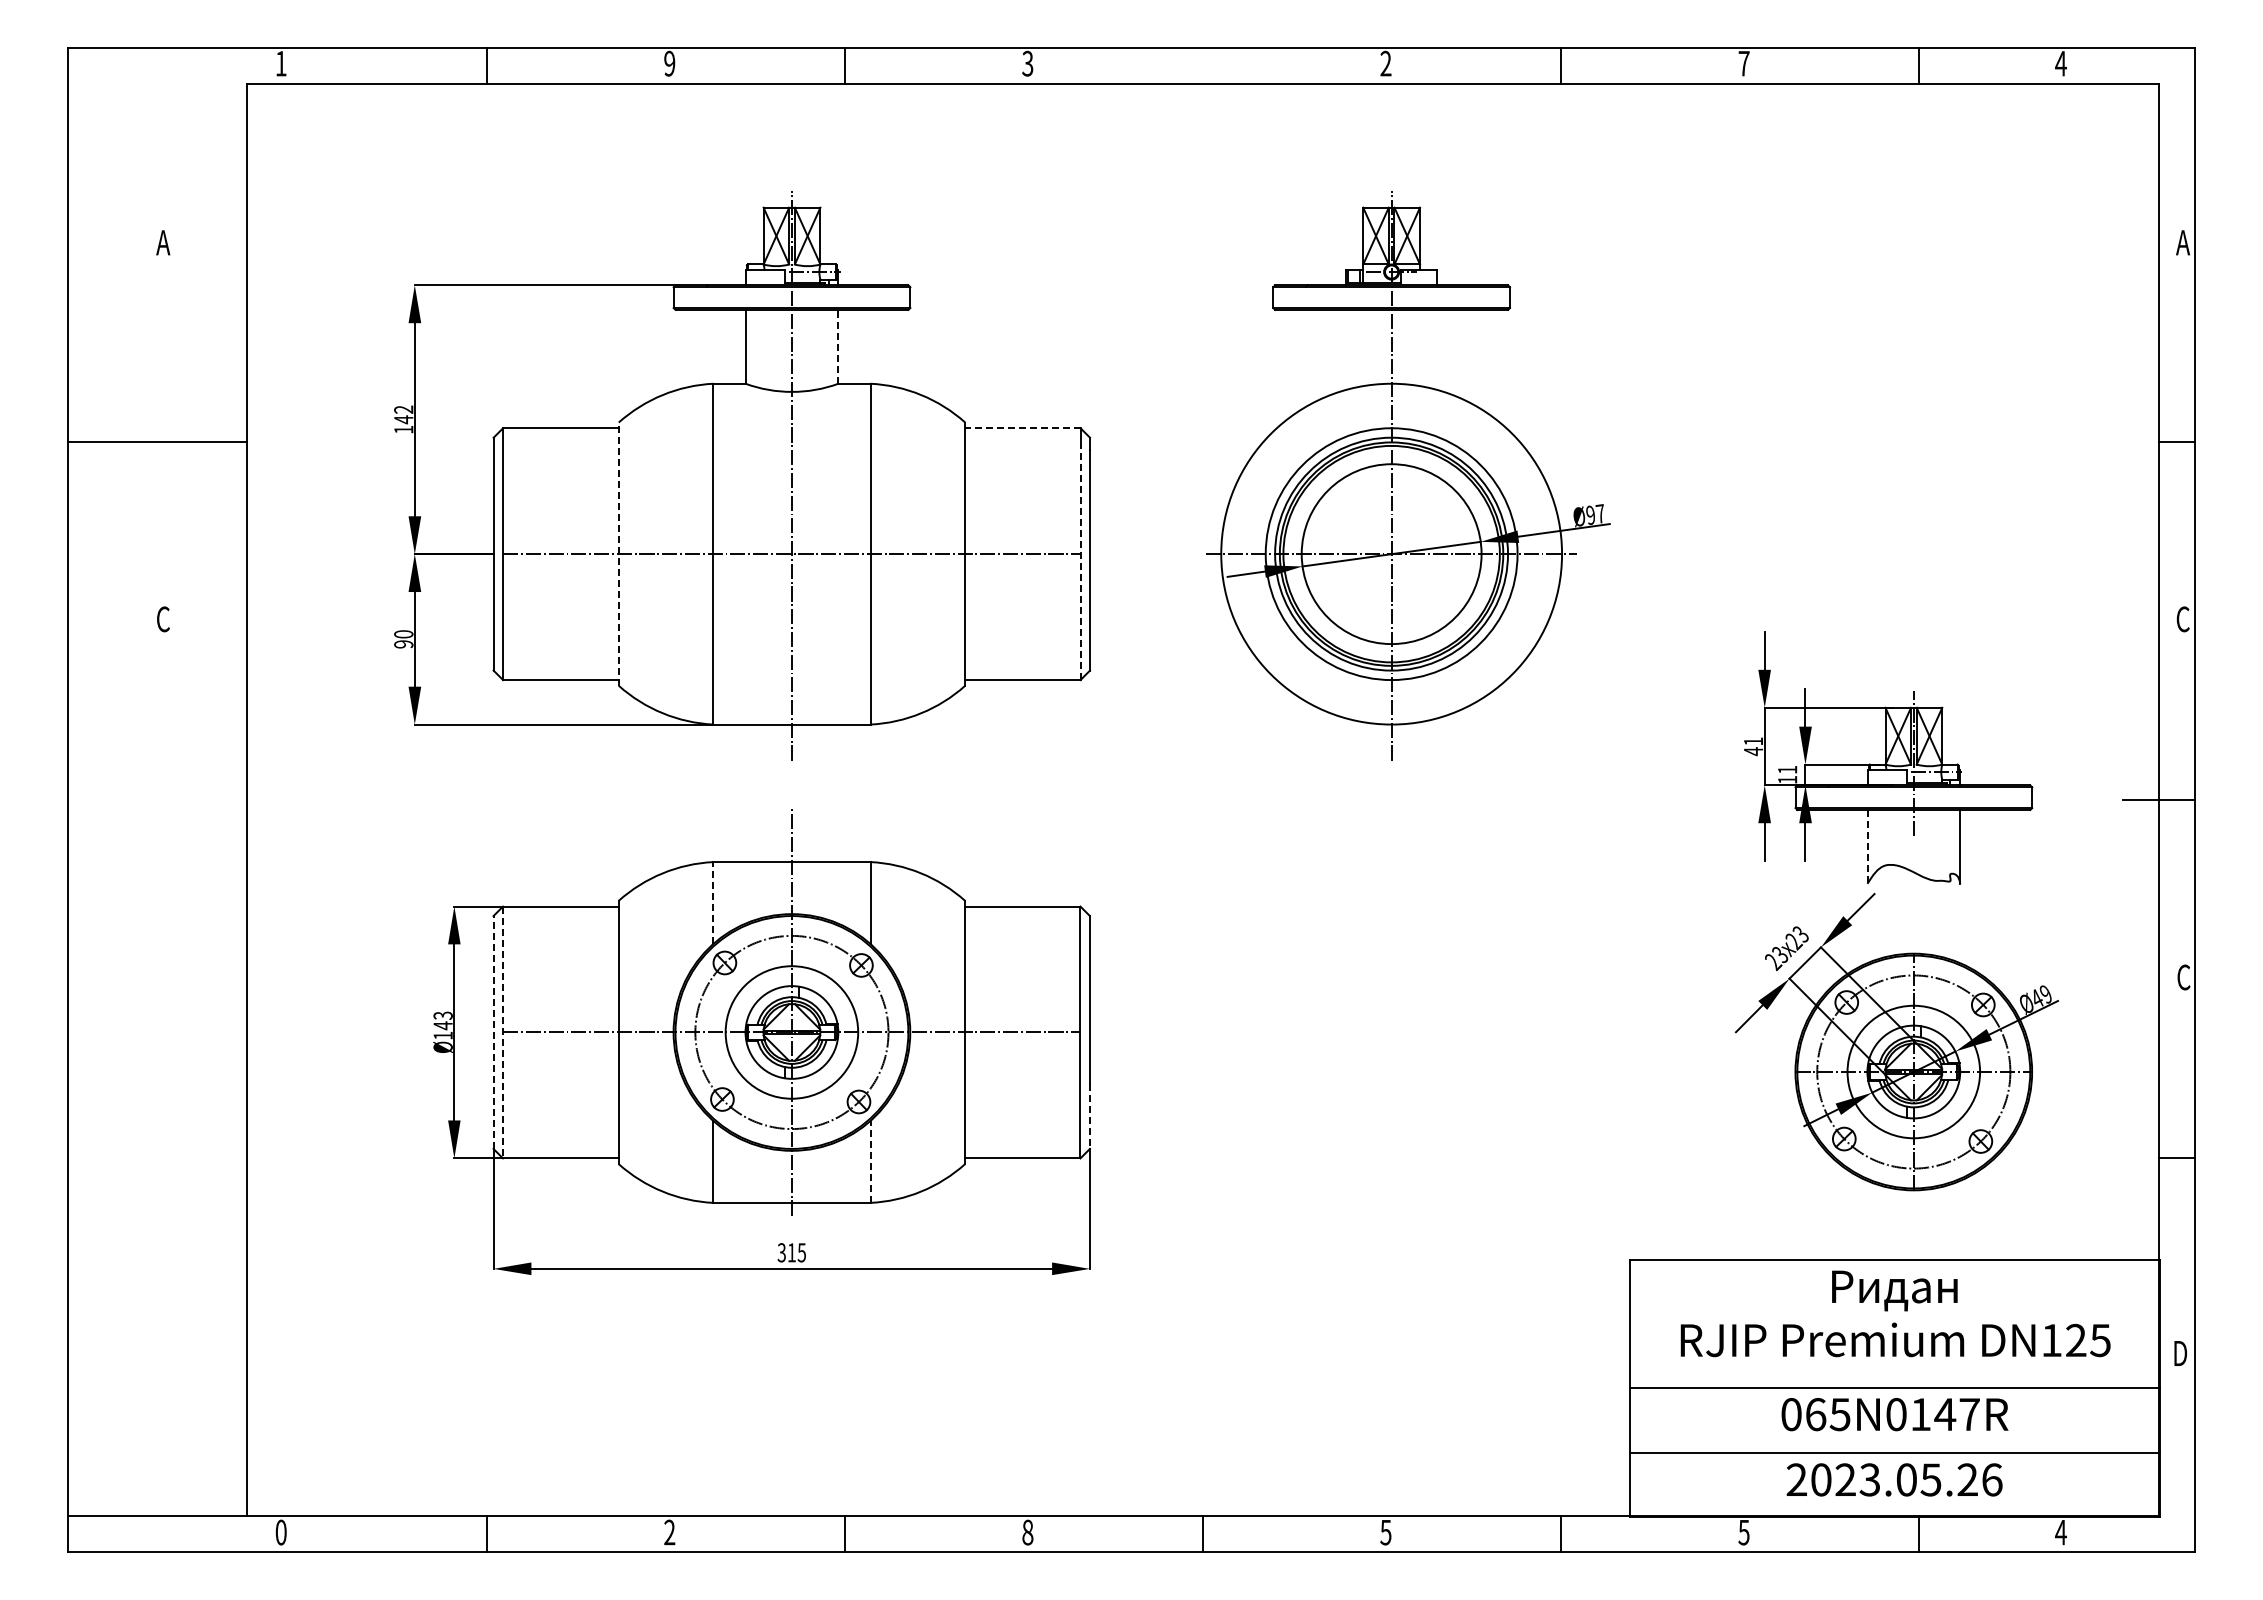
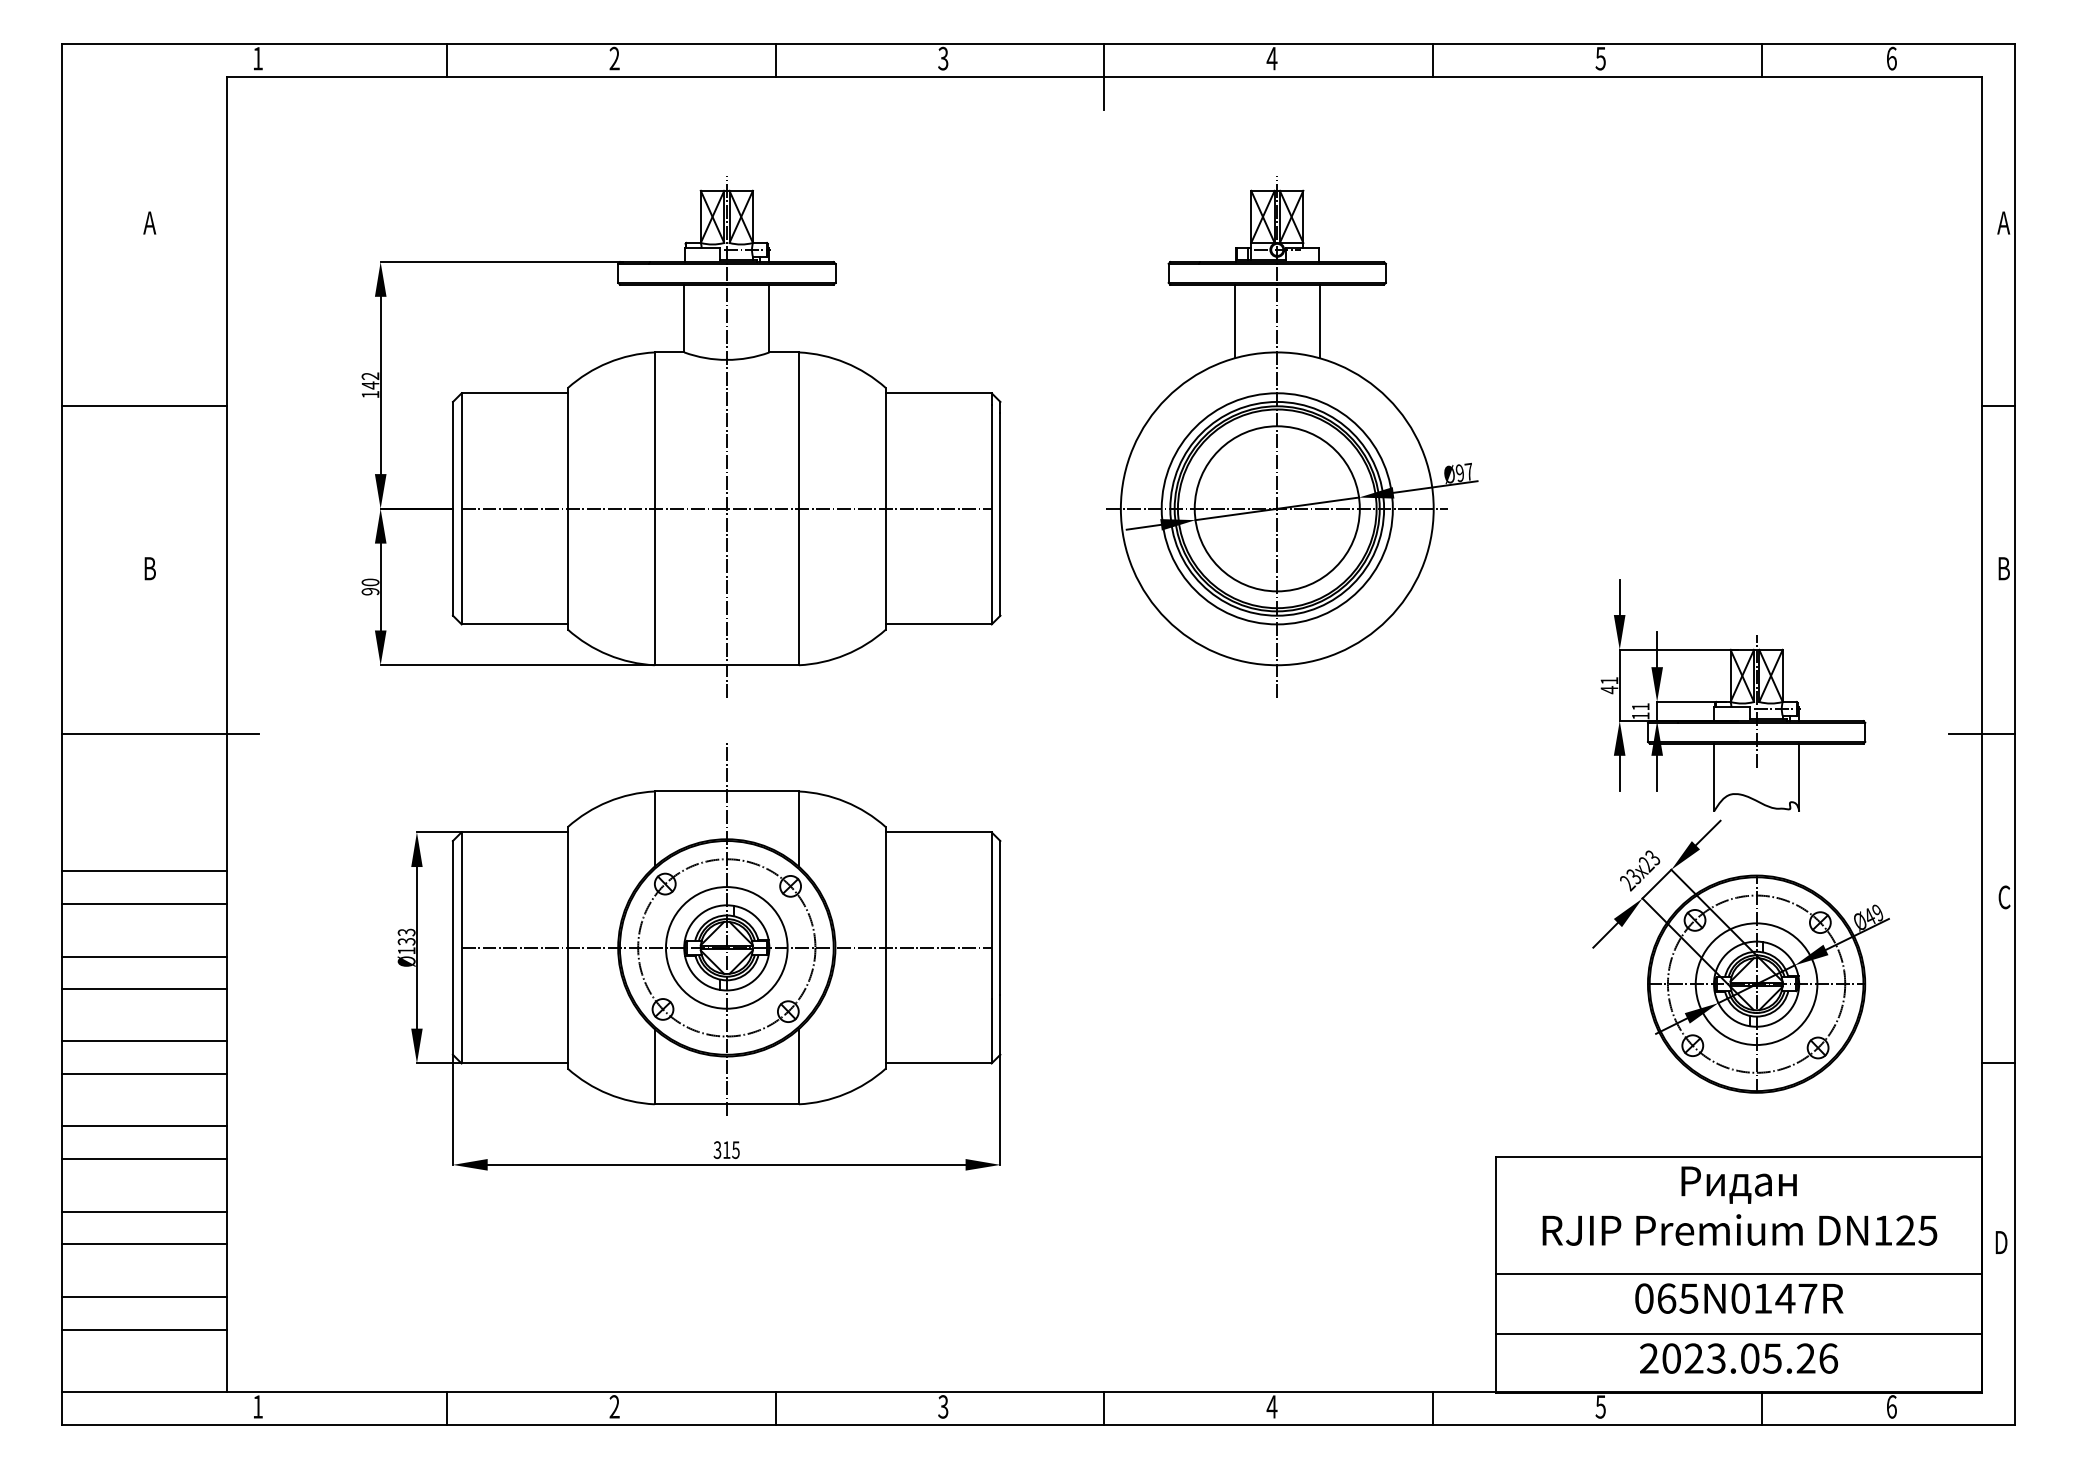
text: (669, 63) -> (614, 58), 9 -> 2
text: (1385, 63) -> (1271, 58), 2 -> 4
text: (1743, 63) -> (1600, 58), 7 -> 5
text: (2060, 63) -> (1891, 58), 4 -> 6
line: (1203, 83) -> (1104, 76), added
line: (838, 346) -> (769, 318), dashed -> solid
line: (1345, 349) -> (1234, 320), added
line: (1438, 349) -> (1320, 320), added
line: (1022, 428) -> (938, 393), dashed -> solid
line: (618, 554) -> (567, 509), dashed -> solid
line: (1080, 560) -> (991, 514), dashed -> solid
text: (163, 619) -> (149, 568), C -> B
text: (2182, 619) -> (2003, 568), C -> B
line: (174, 800) -> (160, 734), added
line: (1867, 846) -> (1714, 777), dashed -> solid
line: (713, 903) -> (654, 829), dashed -> solid
line: (156, 948) -> (143, 870), added
line: (156, 984) -> (143, 903), added
text: (442, 1025) -> (406, 941), 143 -> 133
line: (493, 1031) -> (452, 946), dashed -> solid
line: (503, 1032) -> (462, 947), dashed -> solid
line: (156, 1041) -> (143, 956), added
line: (156, 1077) -> (143, 989), added
line: (1089, 1117) -> (999, 1025), dashed -> solid
line: (156, 1133) -> (143, 1040), added
line: (870, 1161) -> (798, 1066), dashed -> solid
line: (156, 1169) -> (143, 1073), added
line: (156, 1226) -> (143, 1125), added
line: (156, 1262) -> (143, 1159), added
line: (156, 1319) -> (143, 1211), added
line: (156, 1355) -> (143, 1244), added
line: (156, 1412) -> (143, 1296), added
line: (156, 1448) -> (143, 1329), added
text: (280, 1532) -> (257, 1406), 0 -> 1
text: (1027, 1532) -> (943, 1406), 8 -> 3
text: (1385, 1532) -> (1271, 1406), 5 -> 4
text: (2060, 1532) -> (1891, 1406), 4 -> 6

